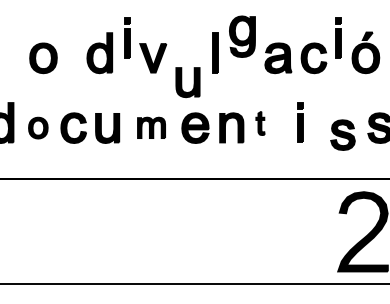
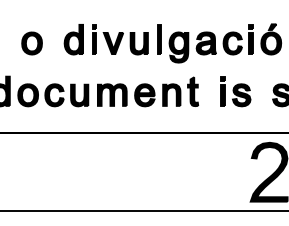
part: (242, 36) -> (178, 47), moved
part: (127, 37) -> (94, 39), moved
part: (338, 37) -> (250, 39), moved
part: (187, 82) -> (138, 43), moved
part: (260, 123) -> (193, 91), size x1.67
part: (38, 127) -> (28, 94), size x1.43
part: (151, 127) -> (112, 94), size x1.43
part: (342, 134) -> (241, 94), moved

